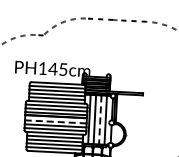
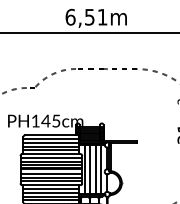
line: (100, 119) -> (95, 169), dashed -> solid
line: (55, 121) -> (51, 173), dashed -> solid

